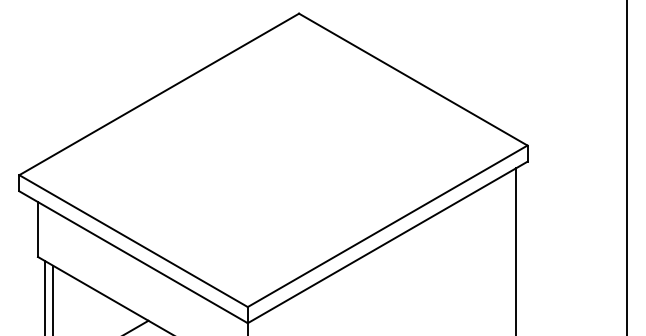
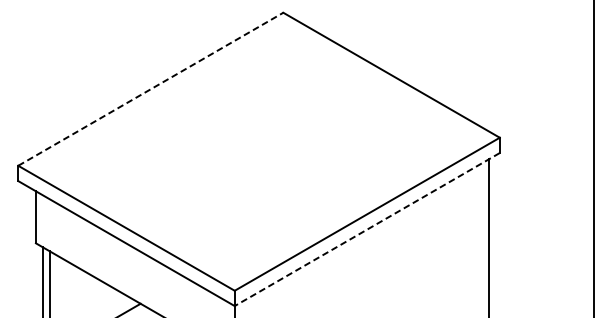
line: (159, 94) -> (151, 89), solid -> dashed
line: (387, 242) -> (367, 229), solid -> dashed

